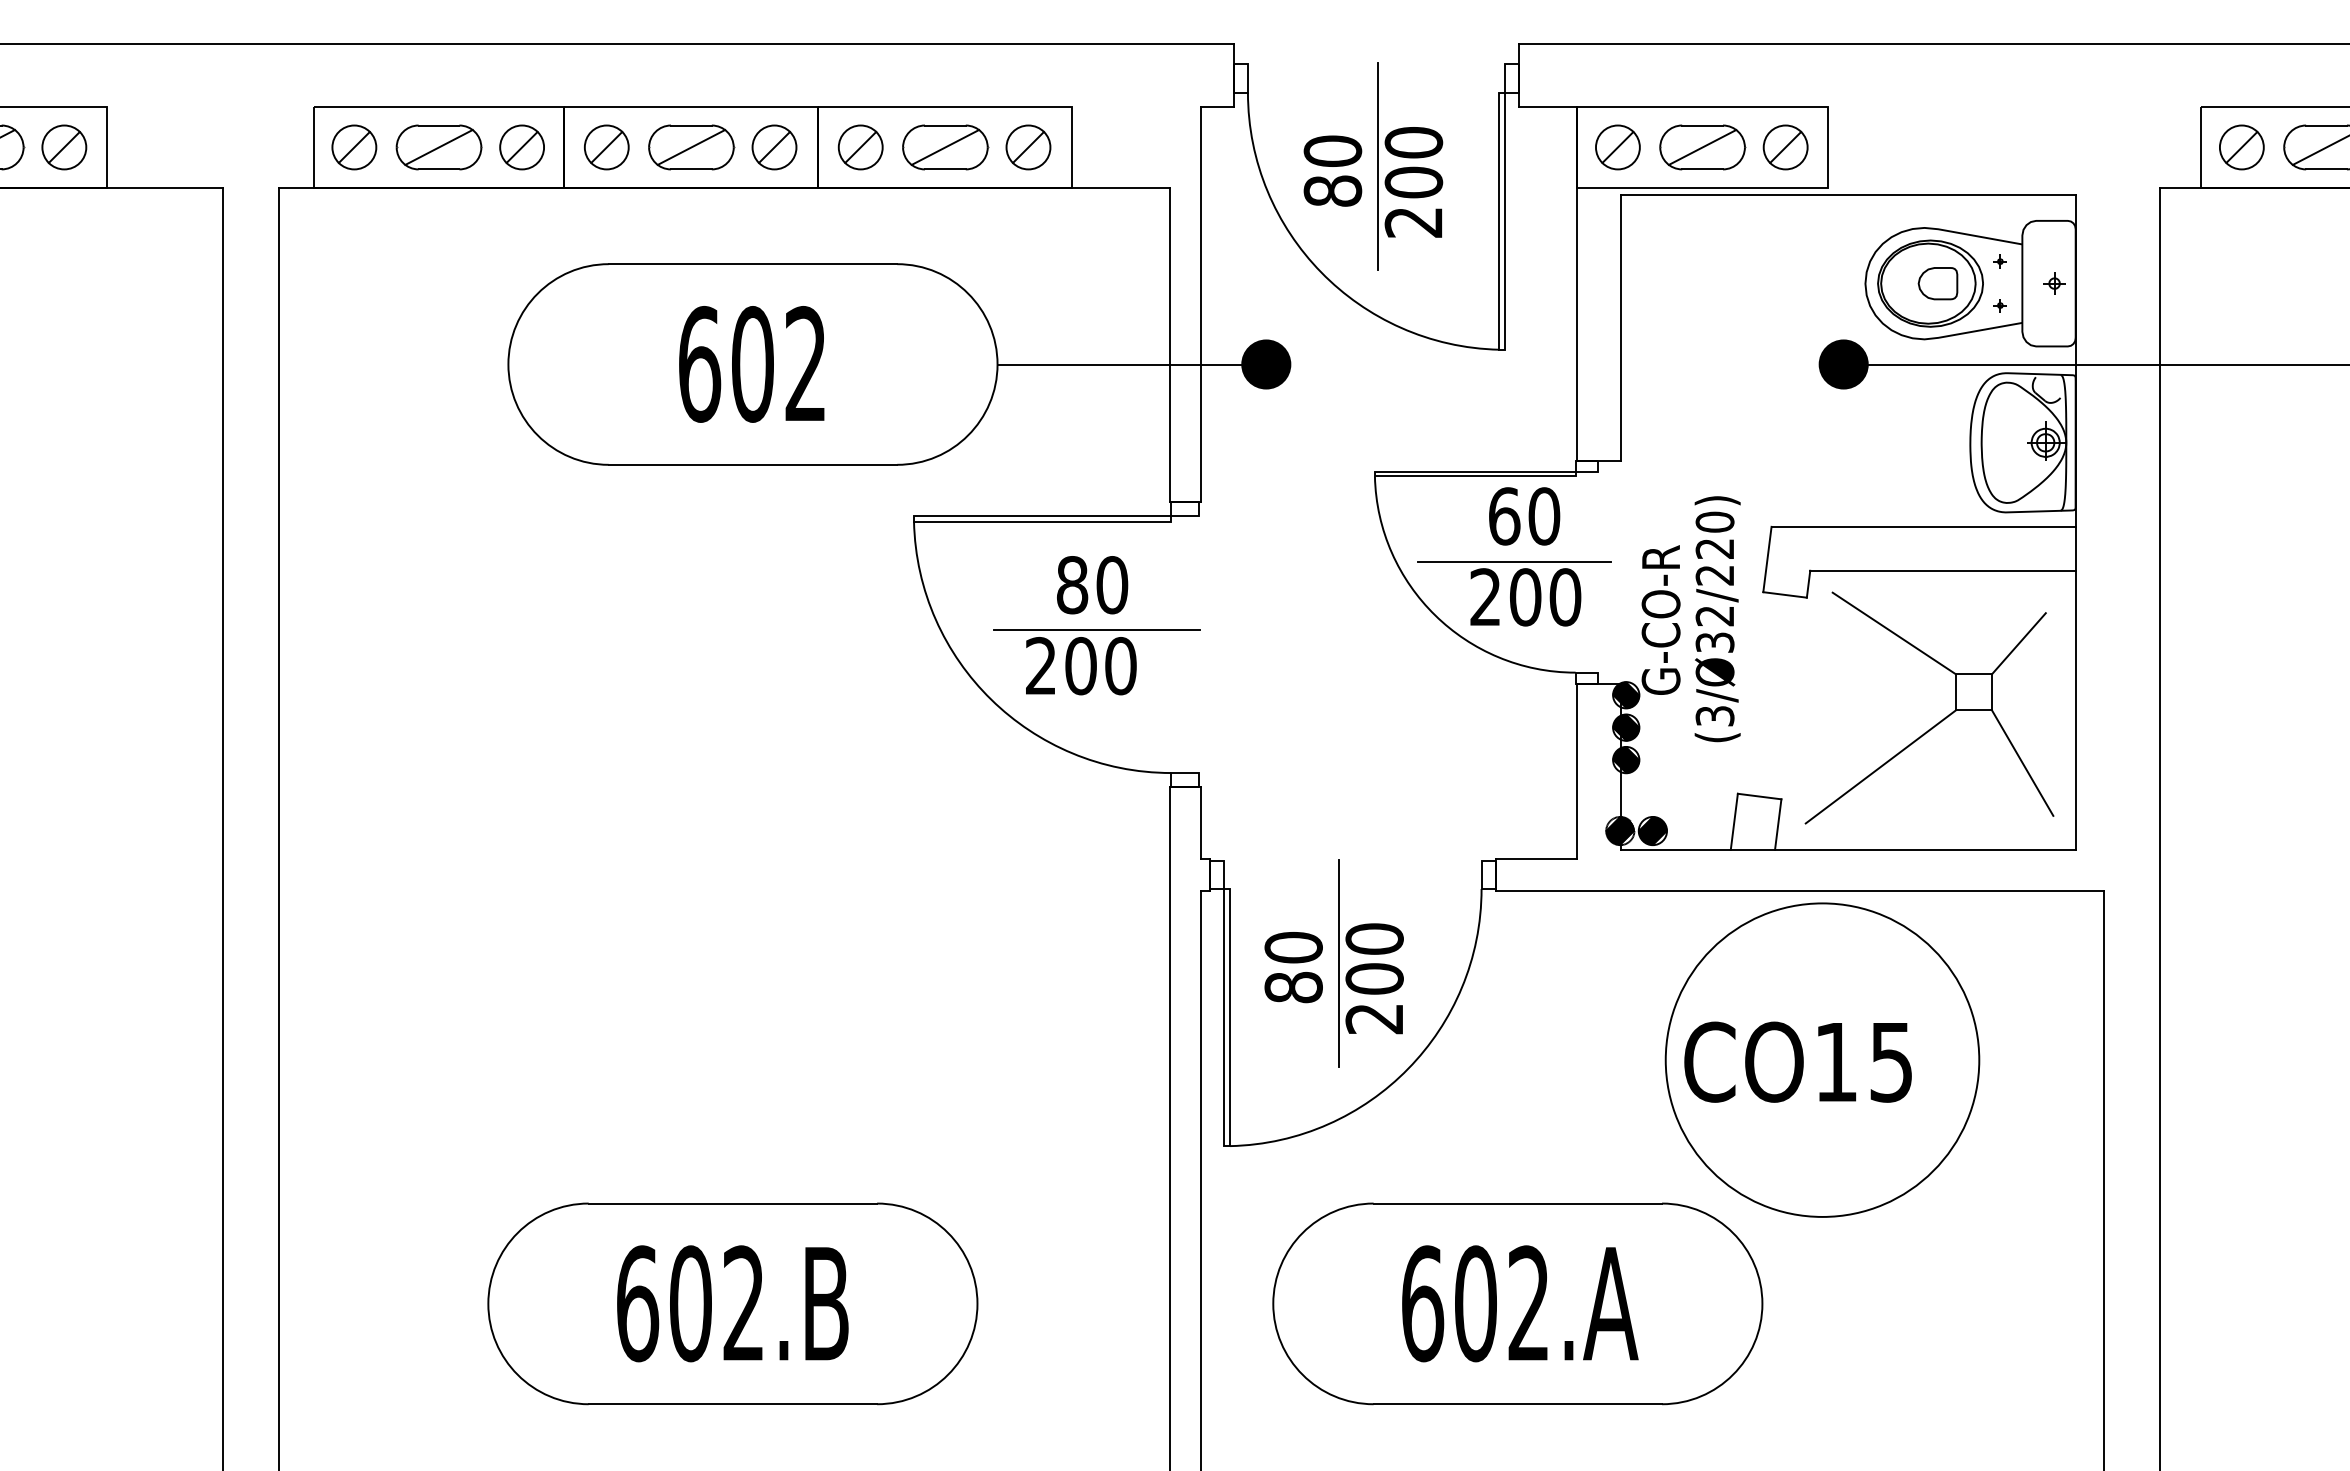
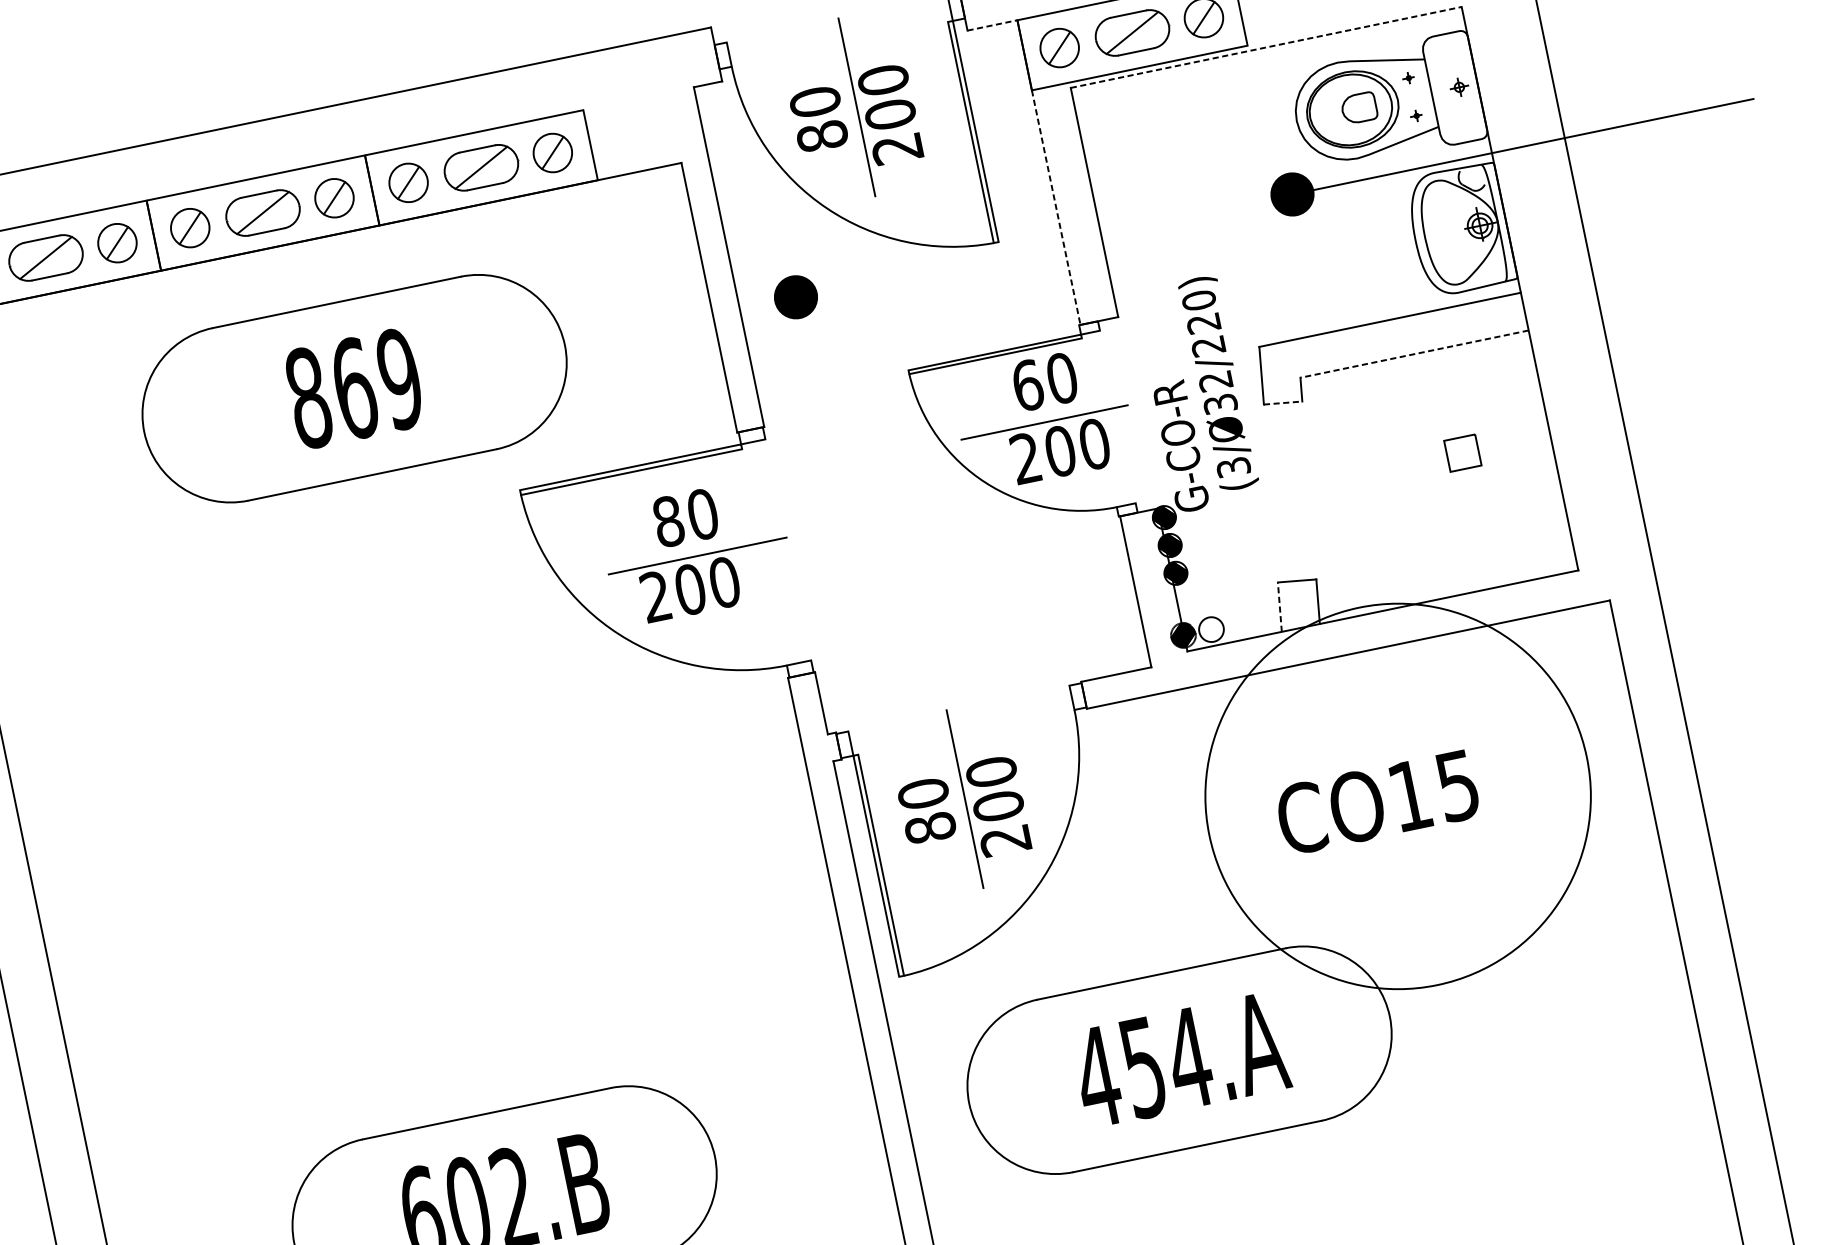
line: (1548, 106) -> (992, 25), solid -> dashed
line: (1848, 194) -> (1266, 47), solid -> dashed
line: (1577, 325) -> (1056, 208), solid -> dashed
text: (752, 364) -> (354, 388), 602 -> 869
line: (1131, 364) -> (680, 321), removed
line: (1942, 570) -> (1414, 354), solid -> dashed
line: (1785, 594) -> (1283, 402), solid -> dashed
text: (1717, 619) -> (1218, 383), moved
line: (1893, 633) -> (1383, 416), removed
line: (2018, 643) -> (1492, 403), removed
line: (2022, 762) -> (1517, 504), removed
line: (1880, 766) -> (1395, 533), removed
line: (1734, 821) -> (1279, 606), solid -> dashed
hatch: (1652, 830) -> (1211, 629), removed
circle: (1822, 1059) -> (1398, 795), size x1.4
text: (1475, 1303) -> (1143, 1067), 602.A -> 454.A

